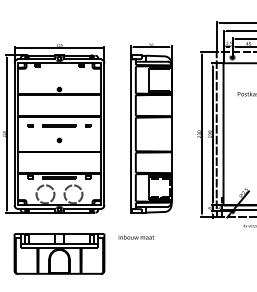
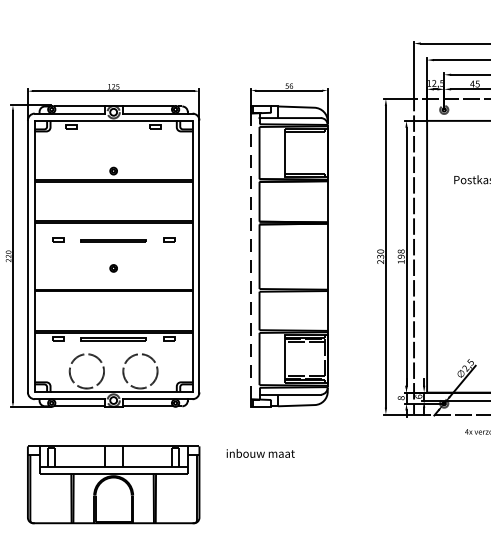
line: (131, 134) -> (251, 257), solid -> dashed

